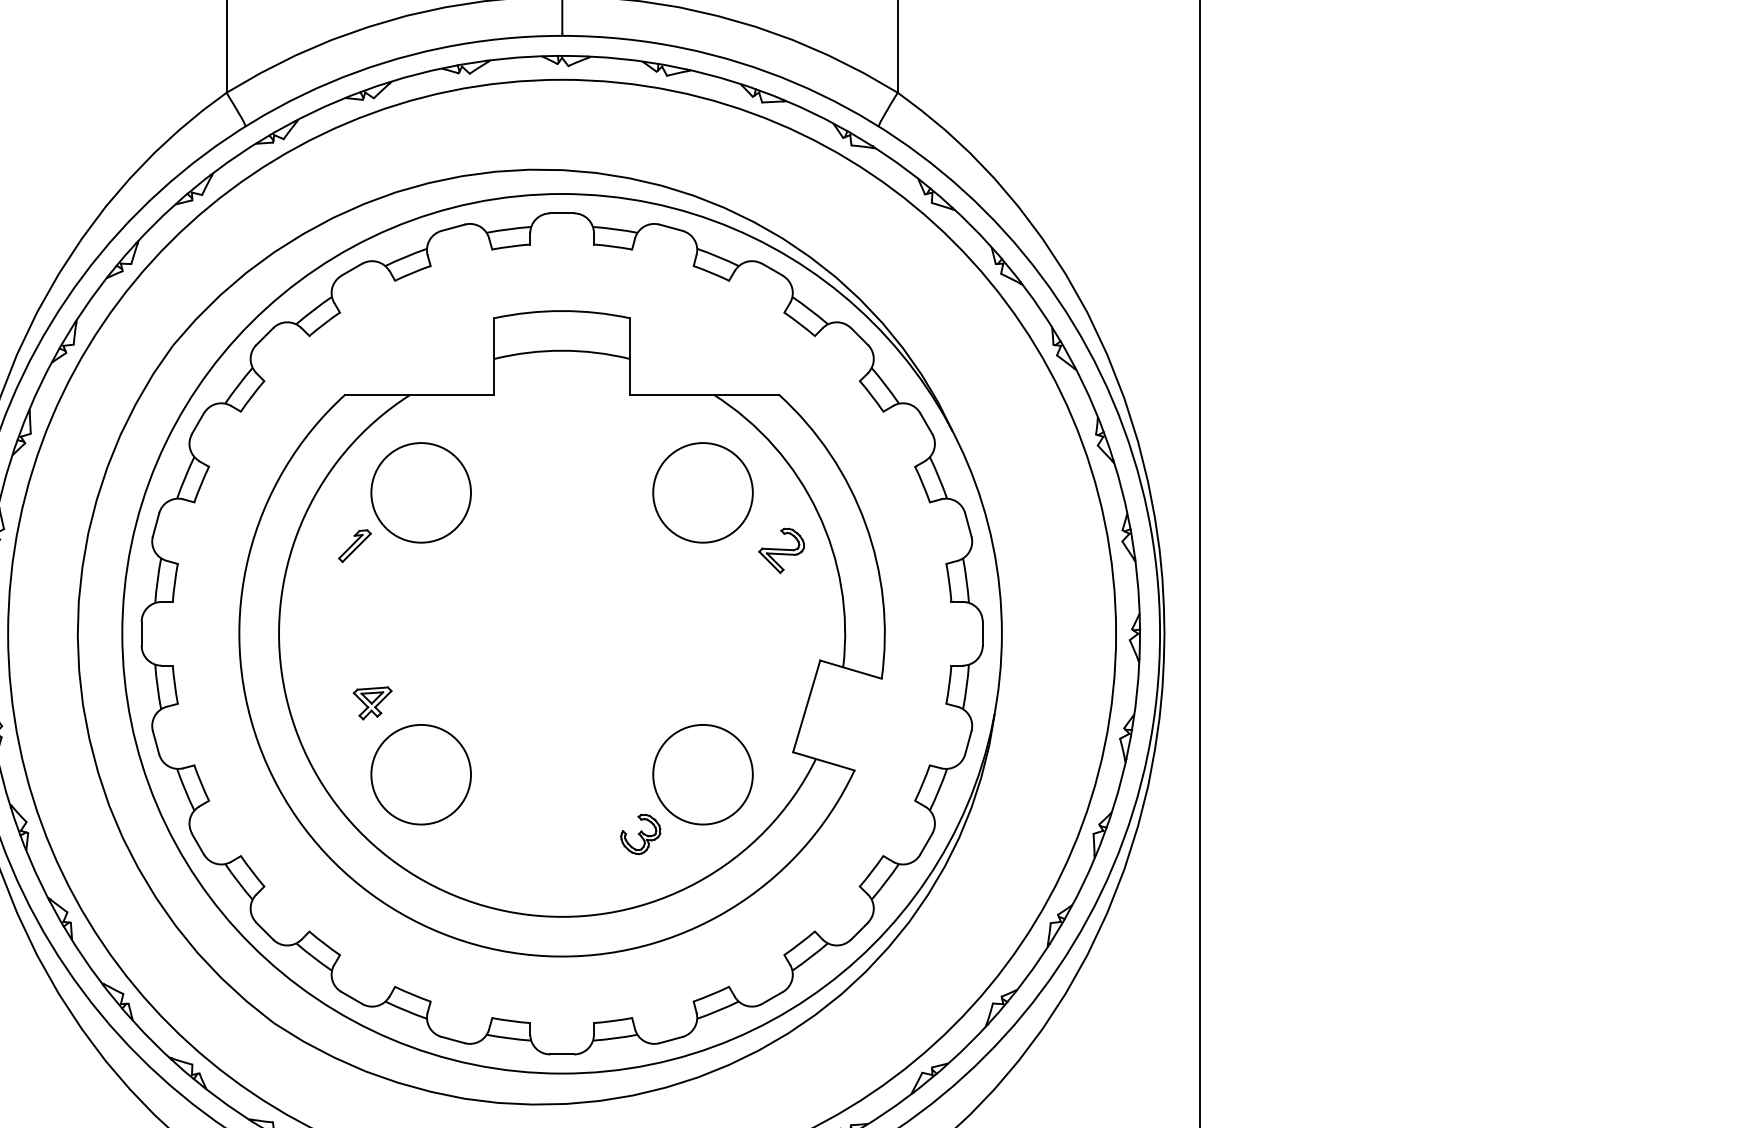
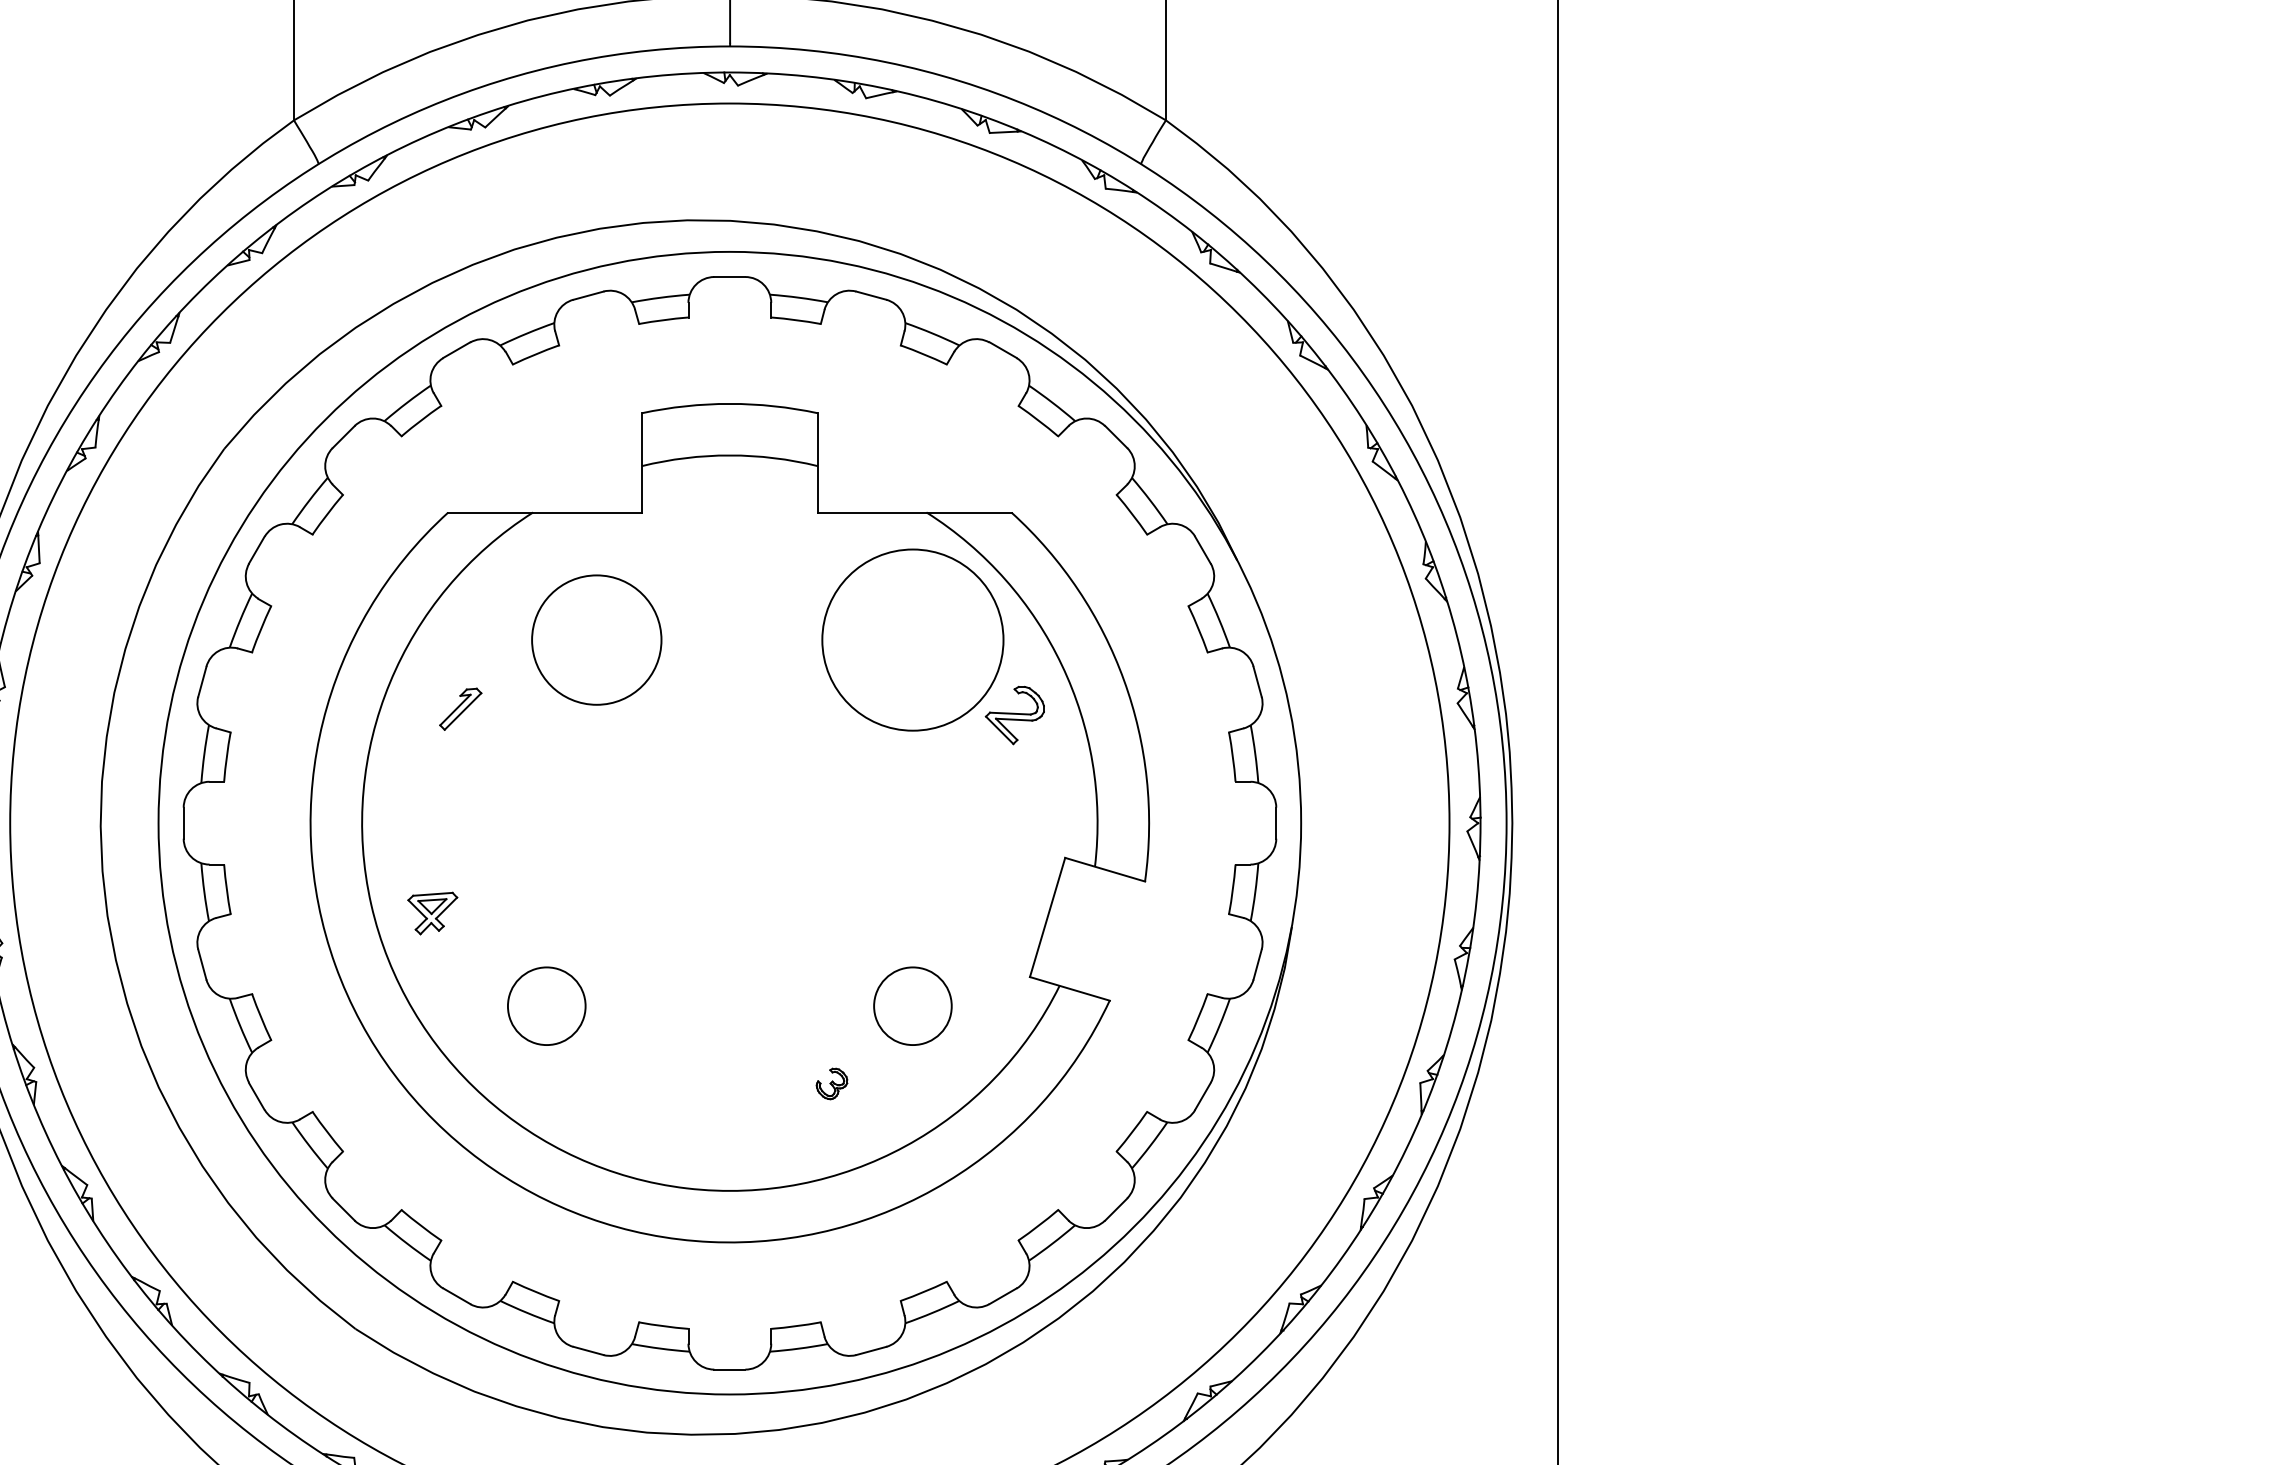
circle: (420, 492) -> (596, 639), moved
circle: (702, 492) -> (912, 639), size x1.4
part: (372, 703) -> (432, 913), moved
circle: (420, 774) -> (546, 1005), size x0.6
circle: (702, 774) -> (912, 1005), size x0.6
part: (640, 834) -> (831, 1083), size x0.6

